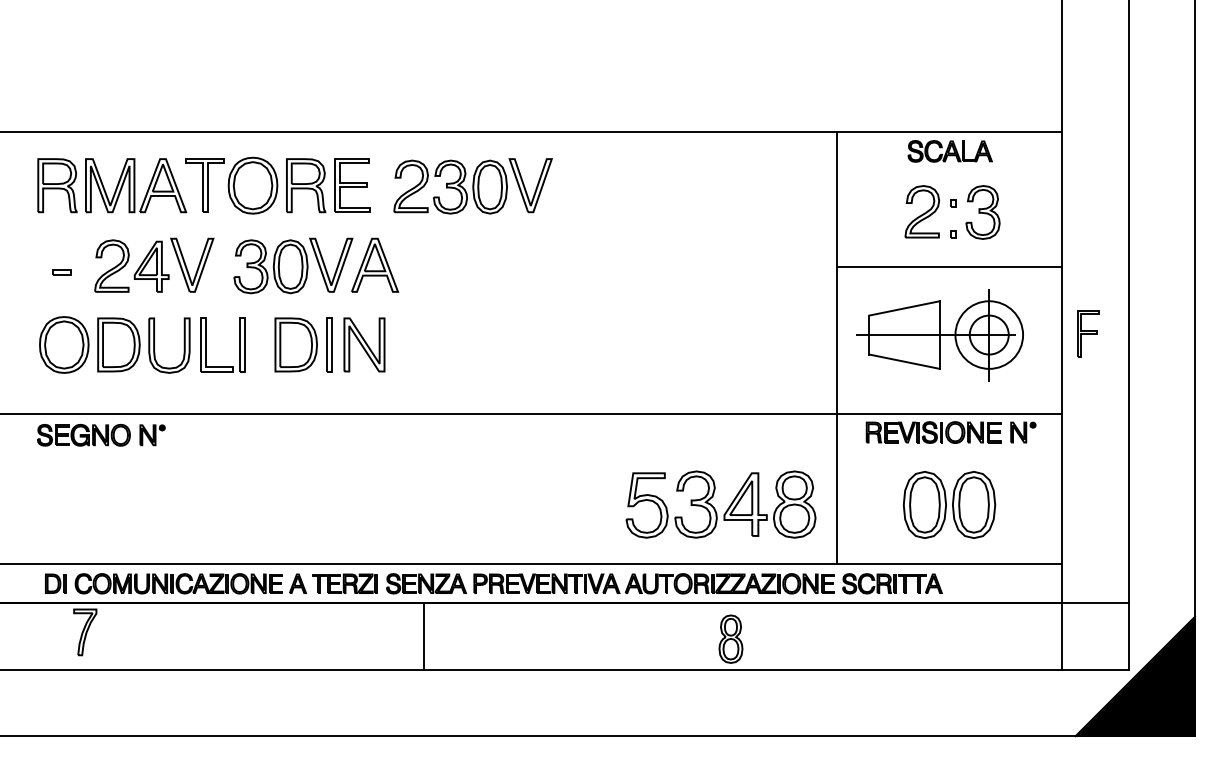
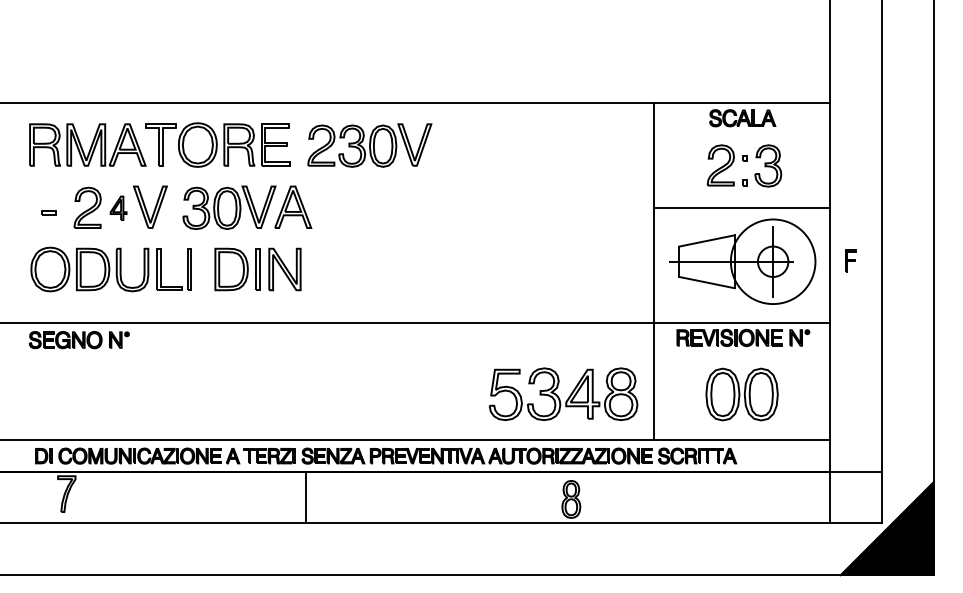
part: (151, 266) -> (118, 208), size x0.6
part: (1088, 333) -> (850, 260), size x0.6
circle: (989, 334) -> (773, 261), size x1.6
line: (423, 636) -> (306, 497), moved

